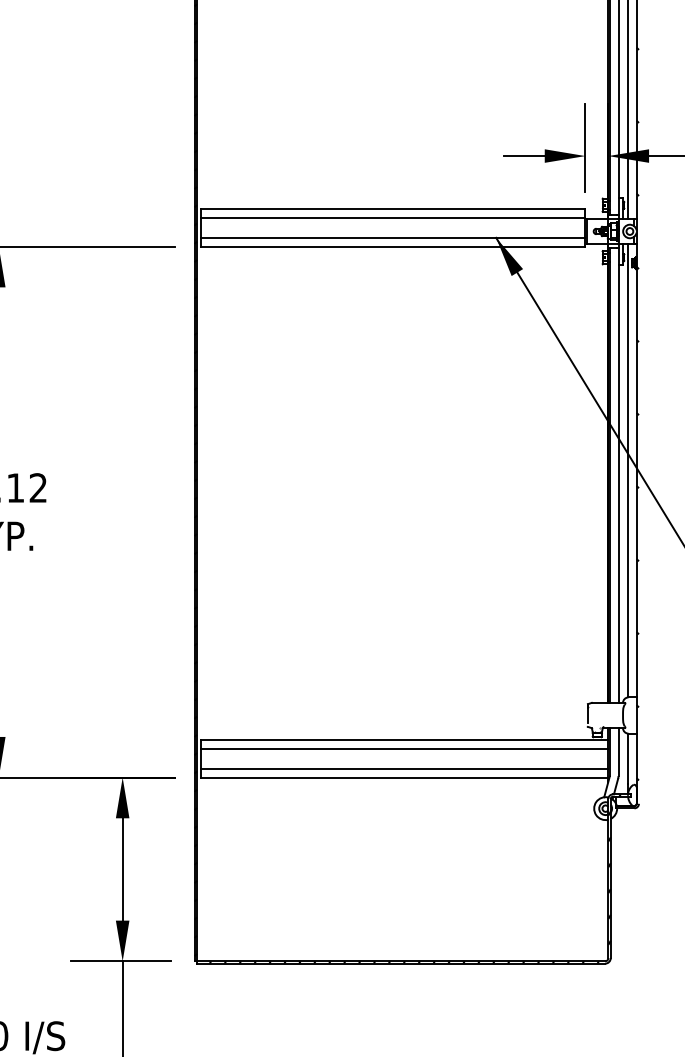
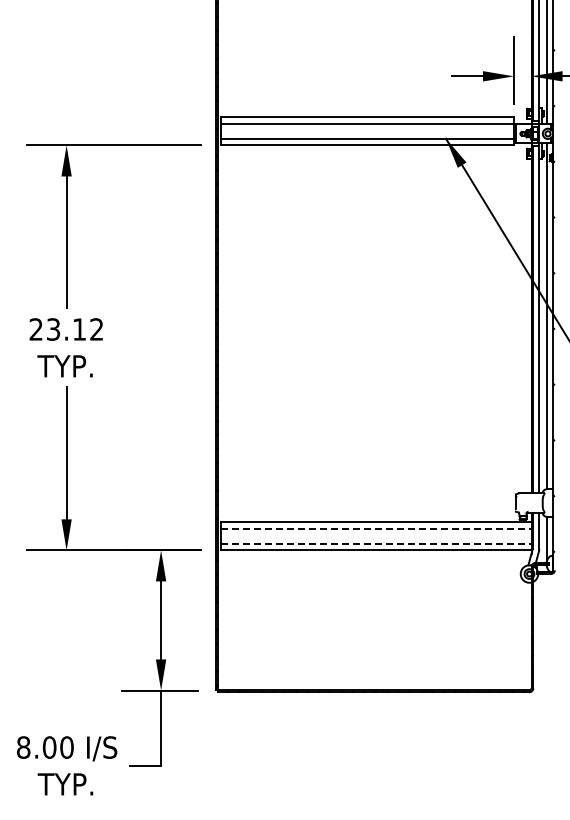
line: (405, 748) -> (376, 528), solid -> dashed
line: (405, 768) -> (376, 543), solid -> dashed

